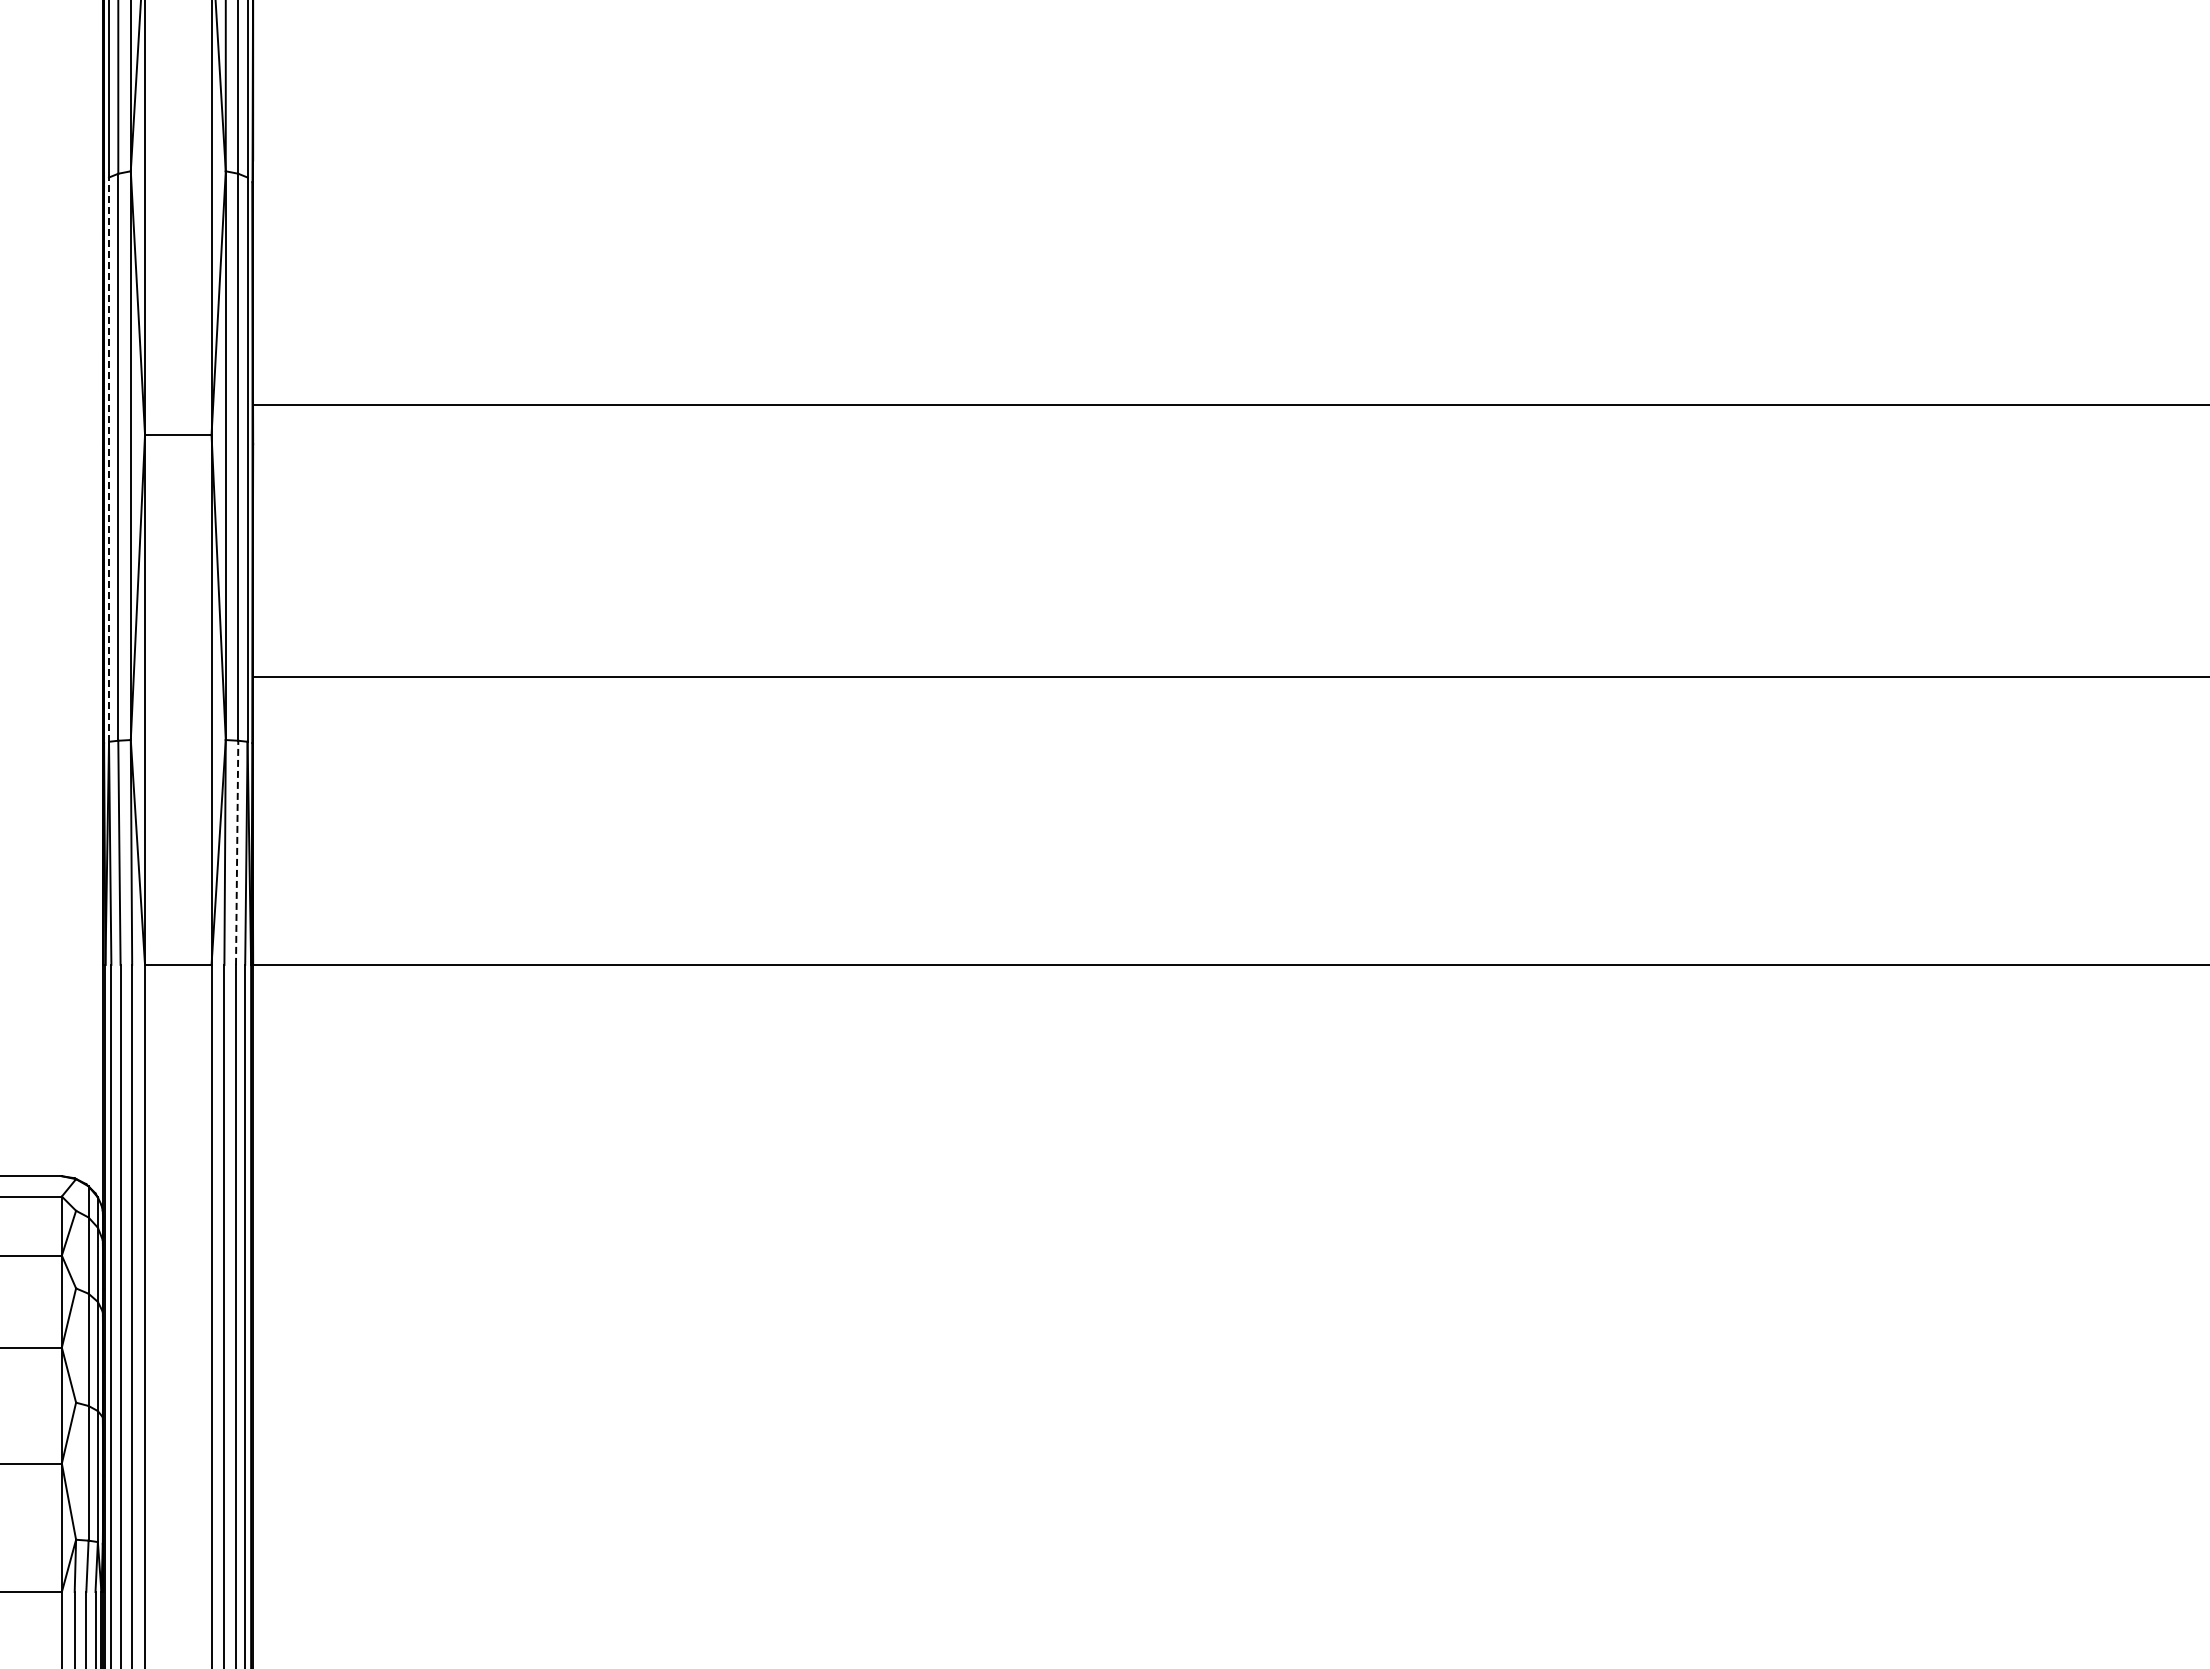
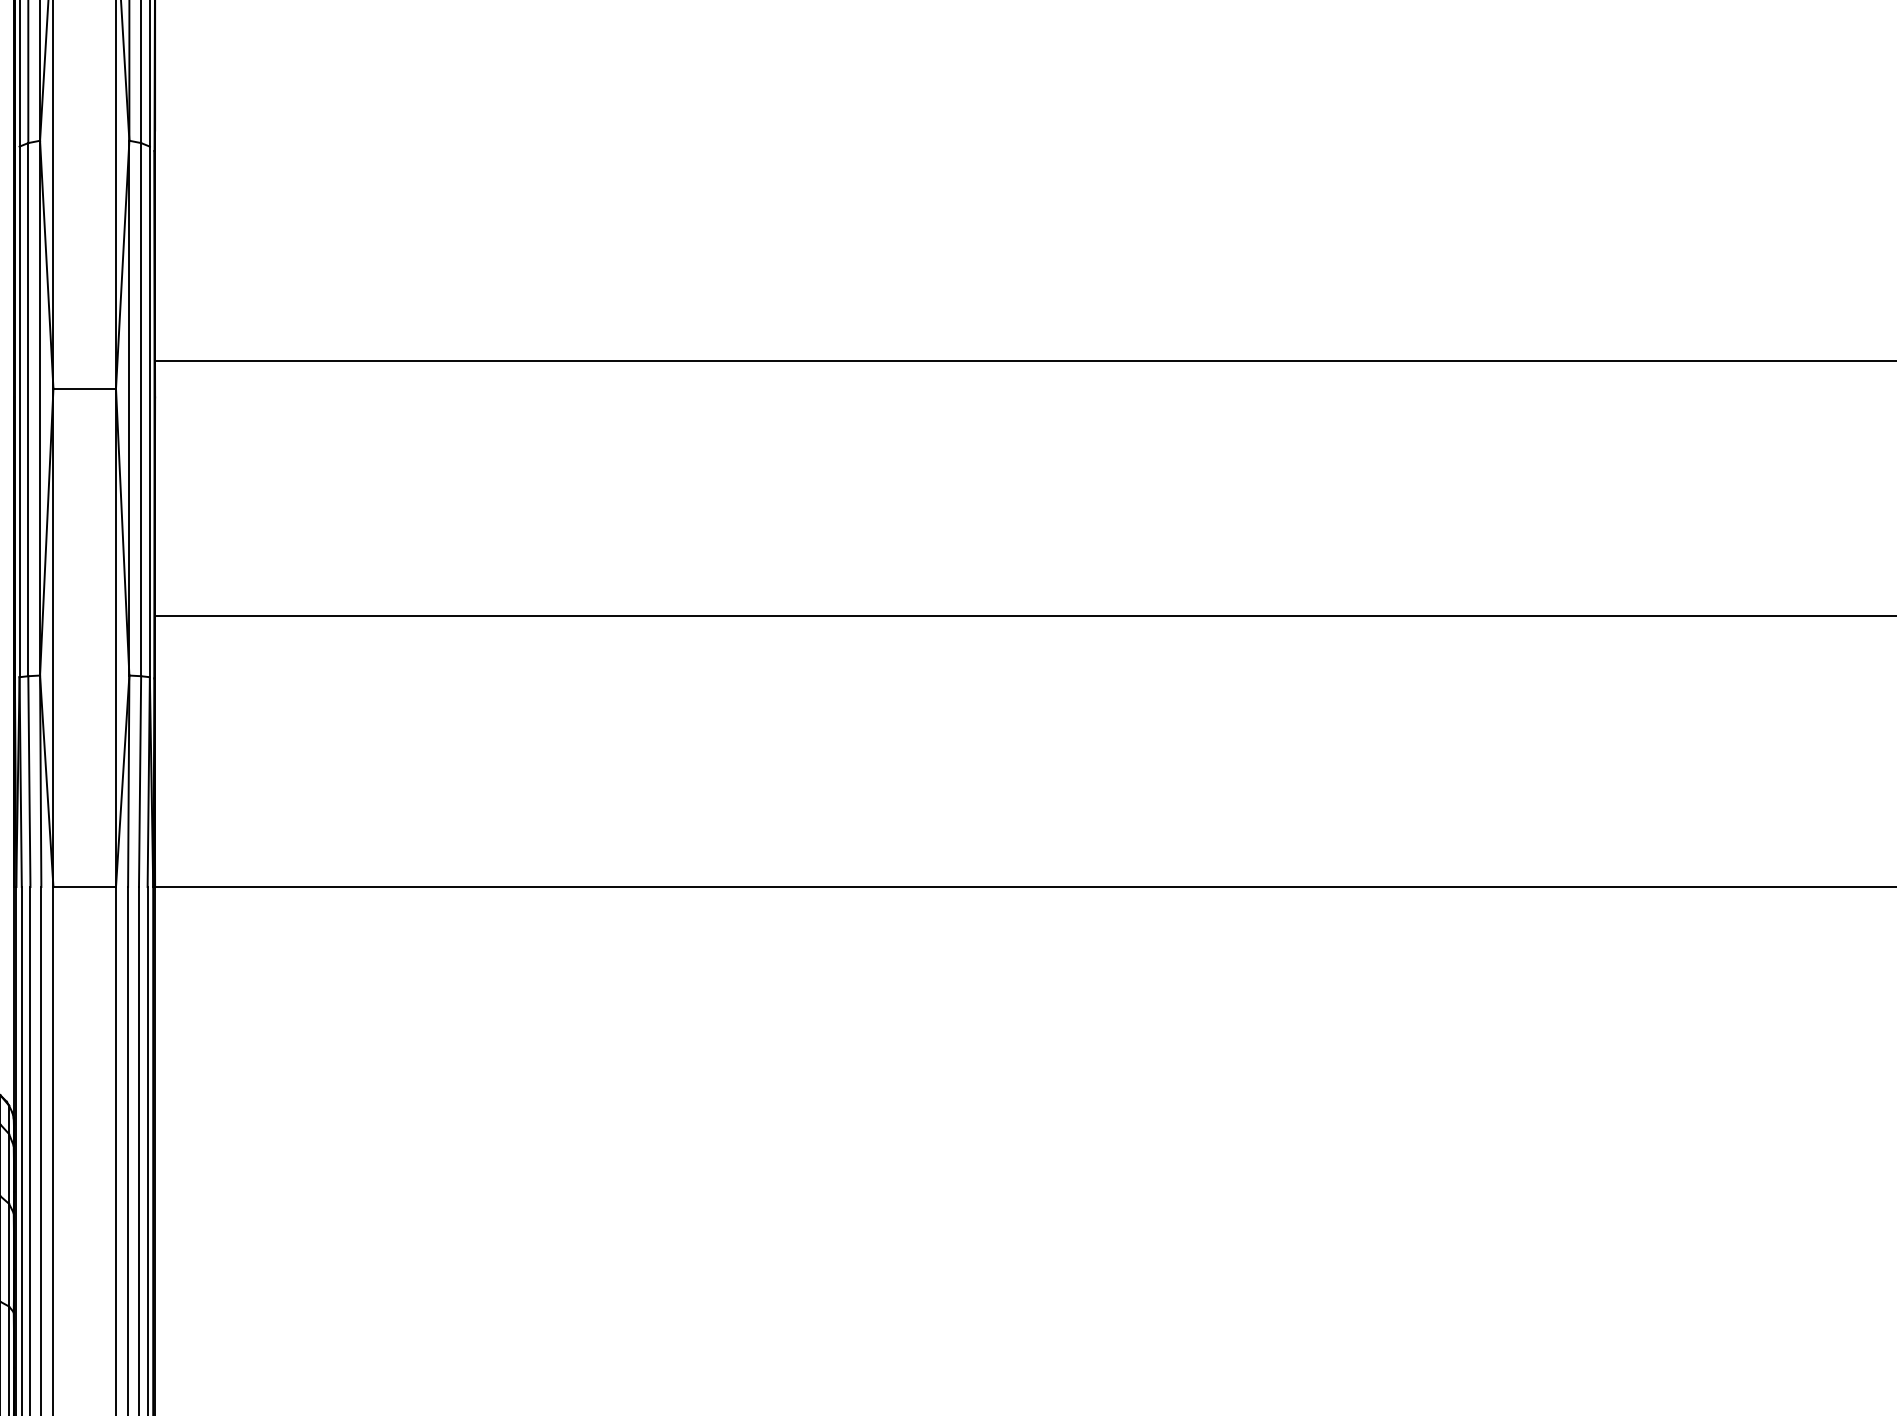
line: (109, 459) -> (20, 411), dashed -> solid
line: (237, 852) -> (140, 781), dashed -> solid

